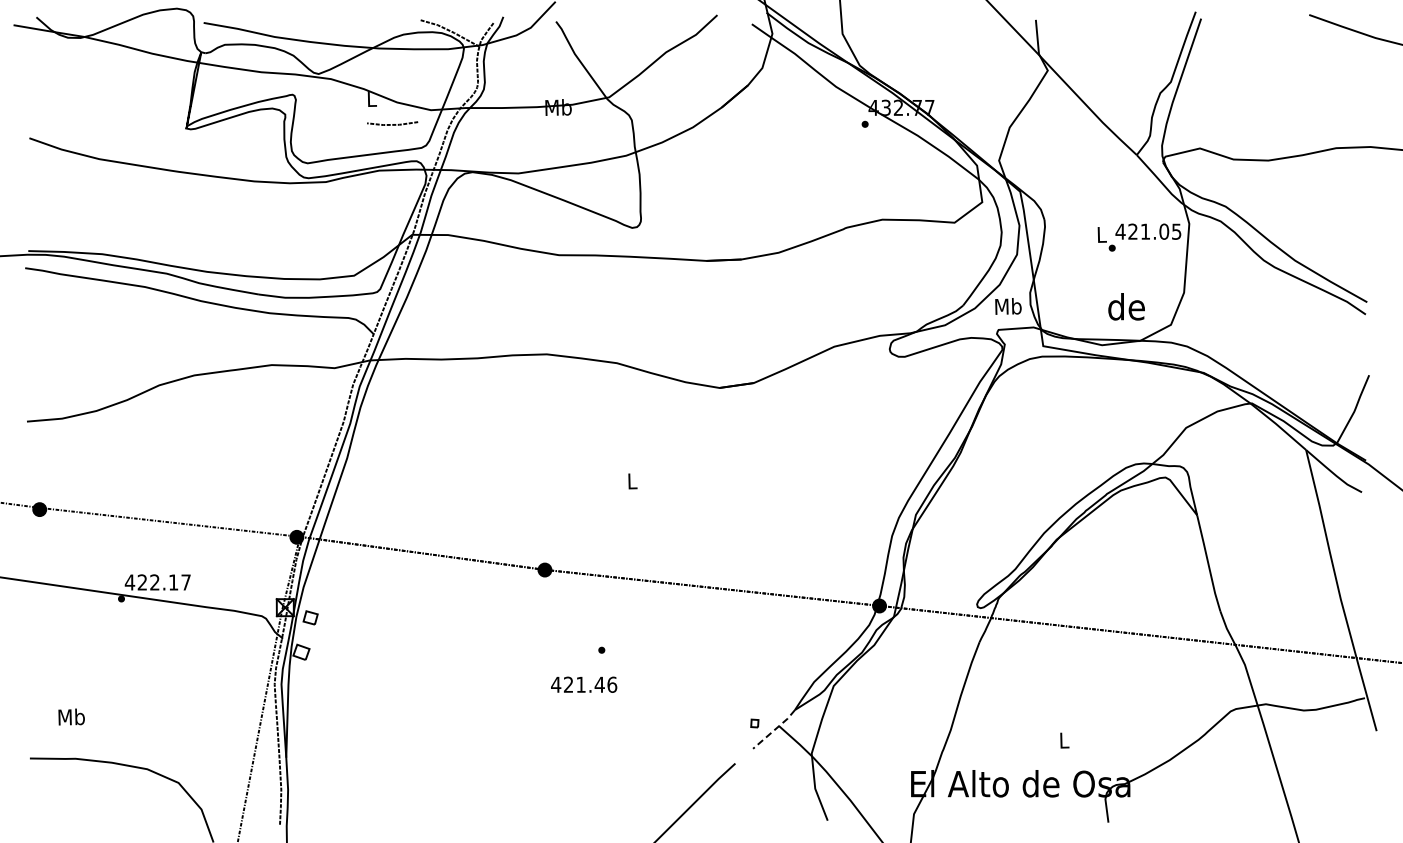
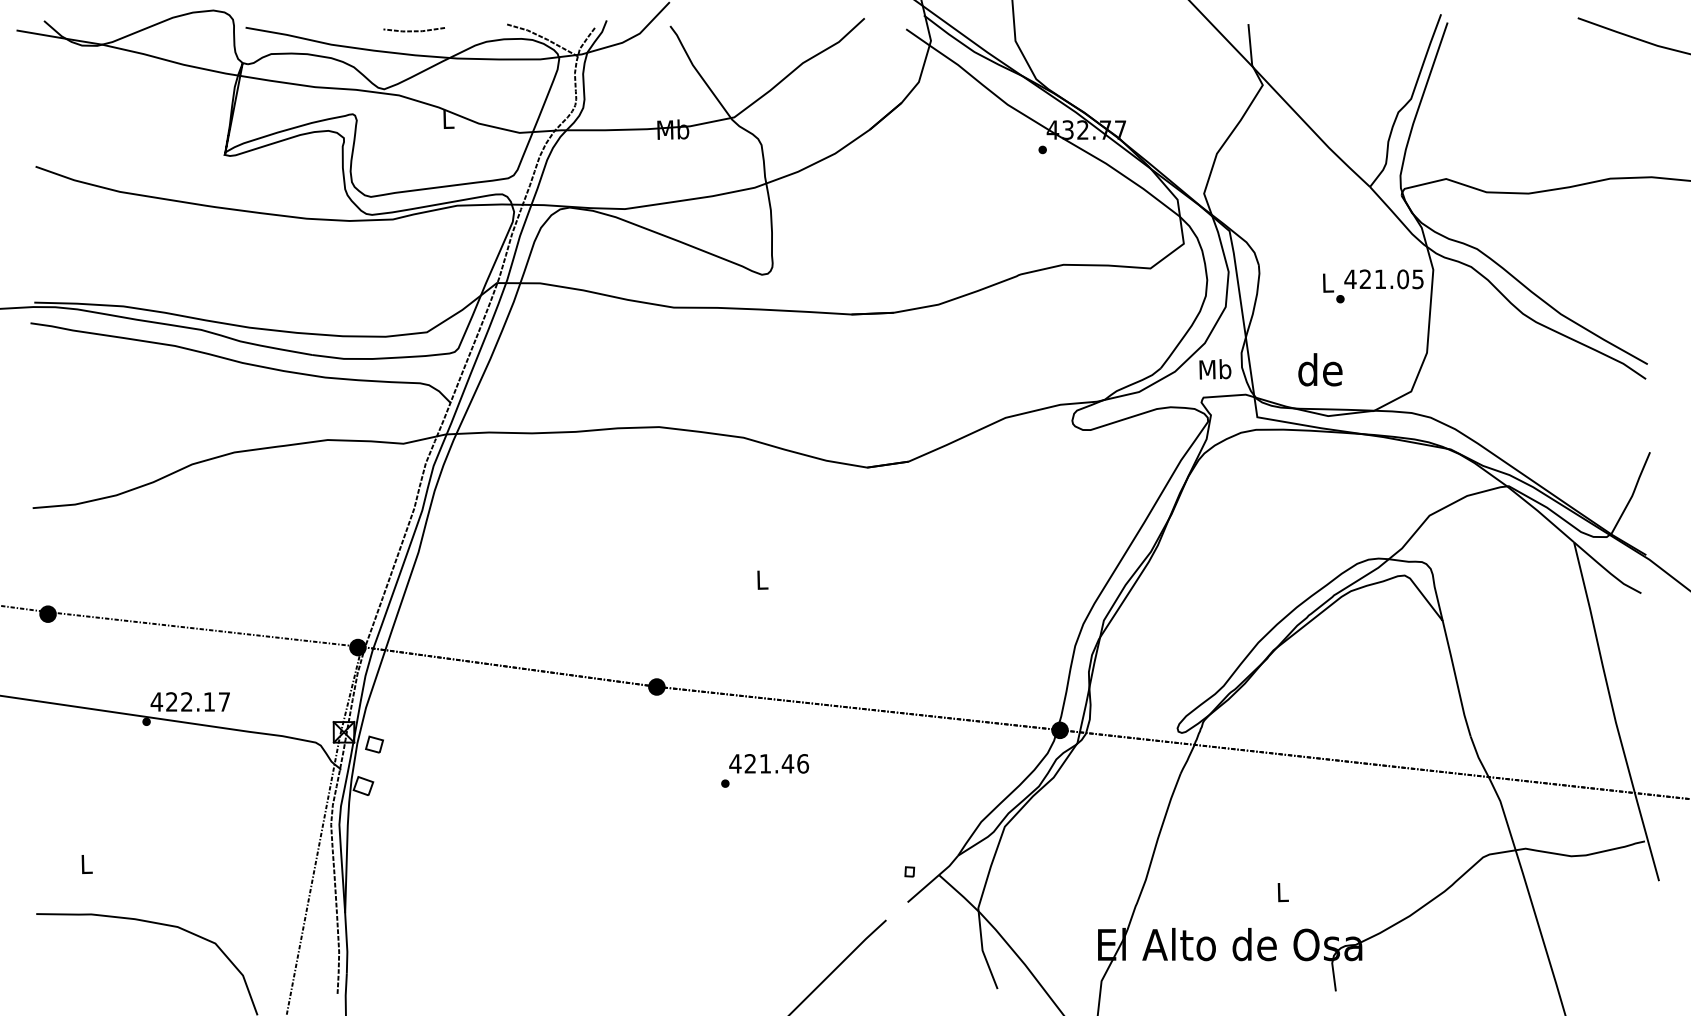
line: (392, 124) -> (414, 30), moved
text: (1126, 306) -> (1320, 369), moved
text: (584, 684) -> (769, 763), moved
text: (71, 716) -> (86, 863), Mb -> L
line: (774, 729) -> (933, 879), dashed -> solid

